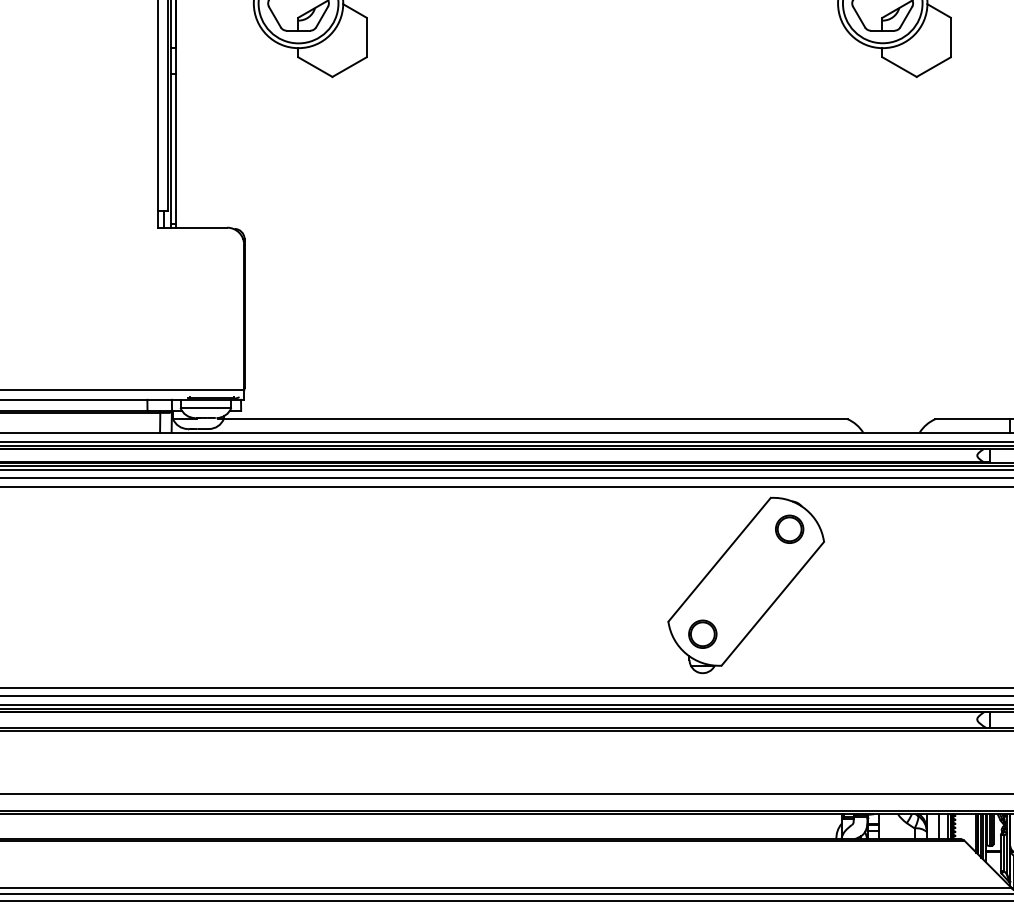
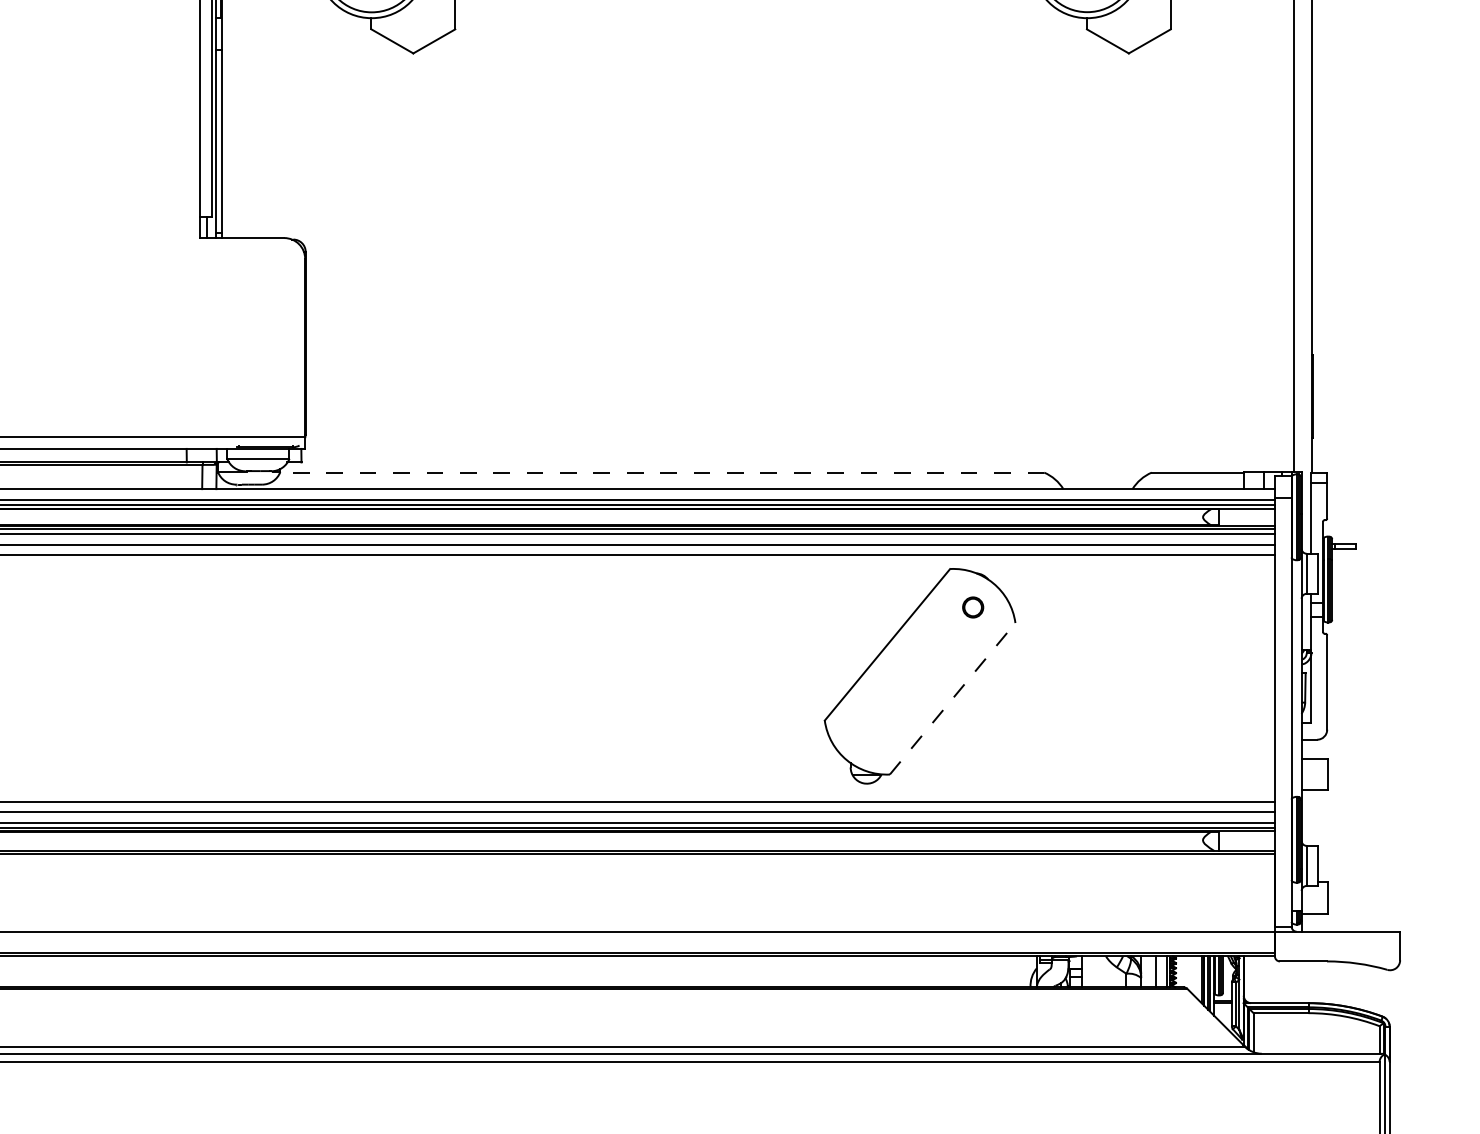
line: (535, 419) -> (661, 472), solid -> dashed
part: (789, 529) -> (972, 607), size x0.6
line: (772, 603) -> (952, 698), solid -> dashed
part: (702, 633) -> (866, 735), removed

